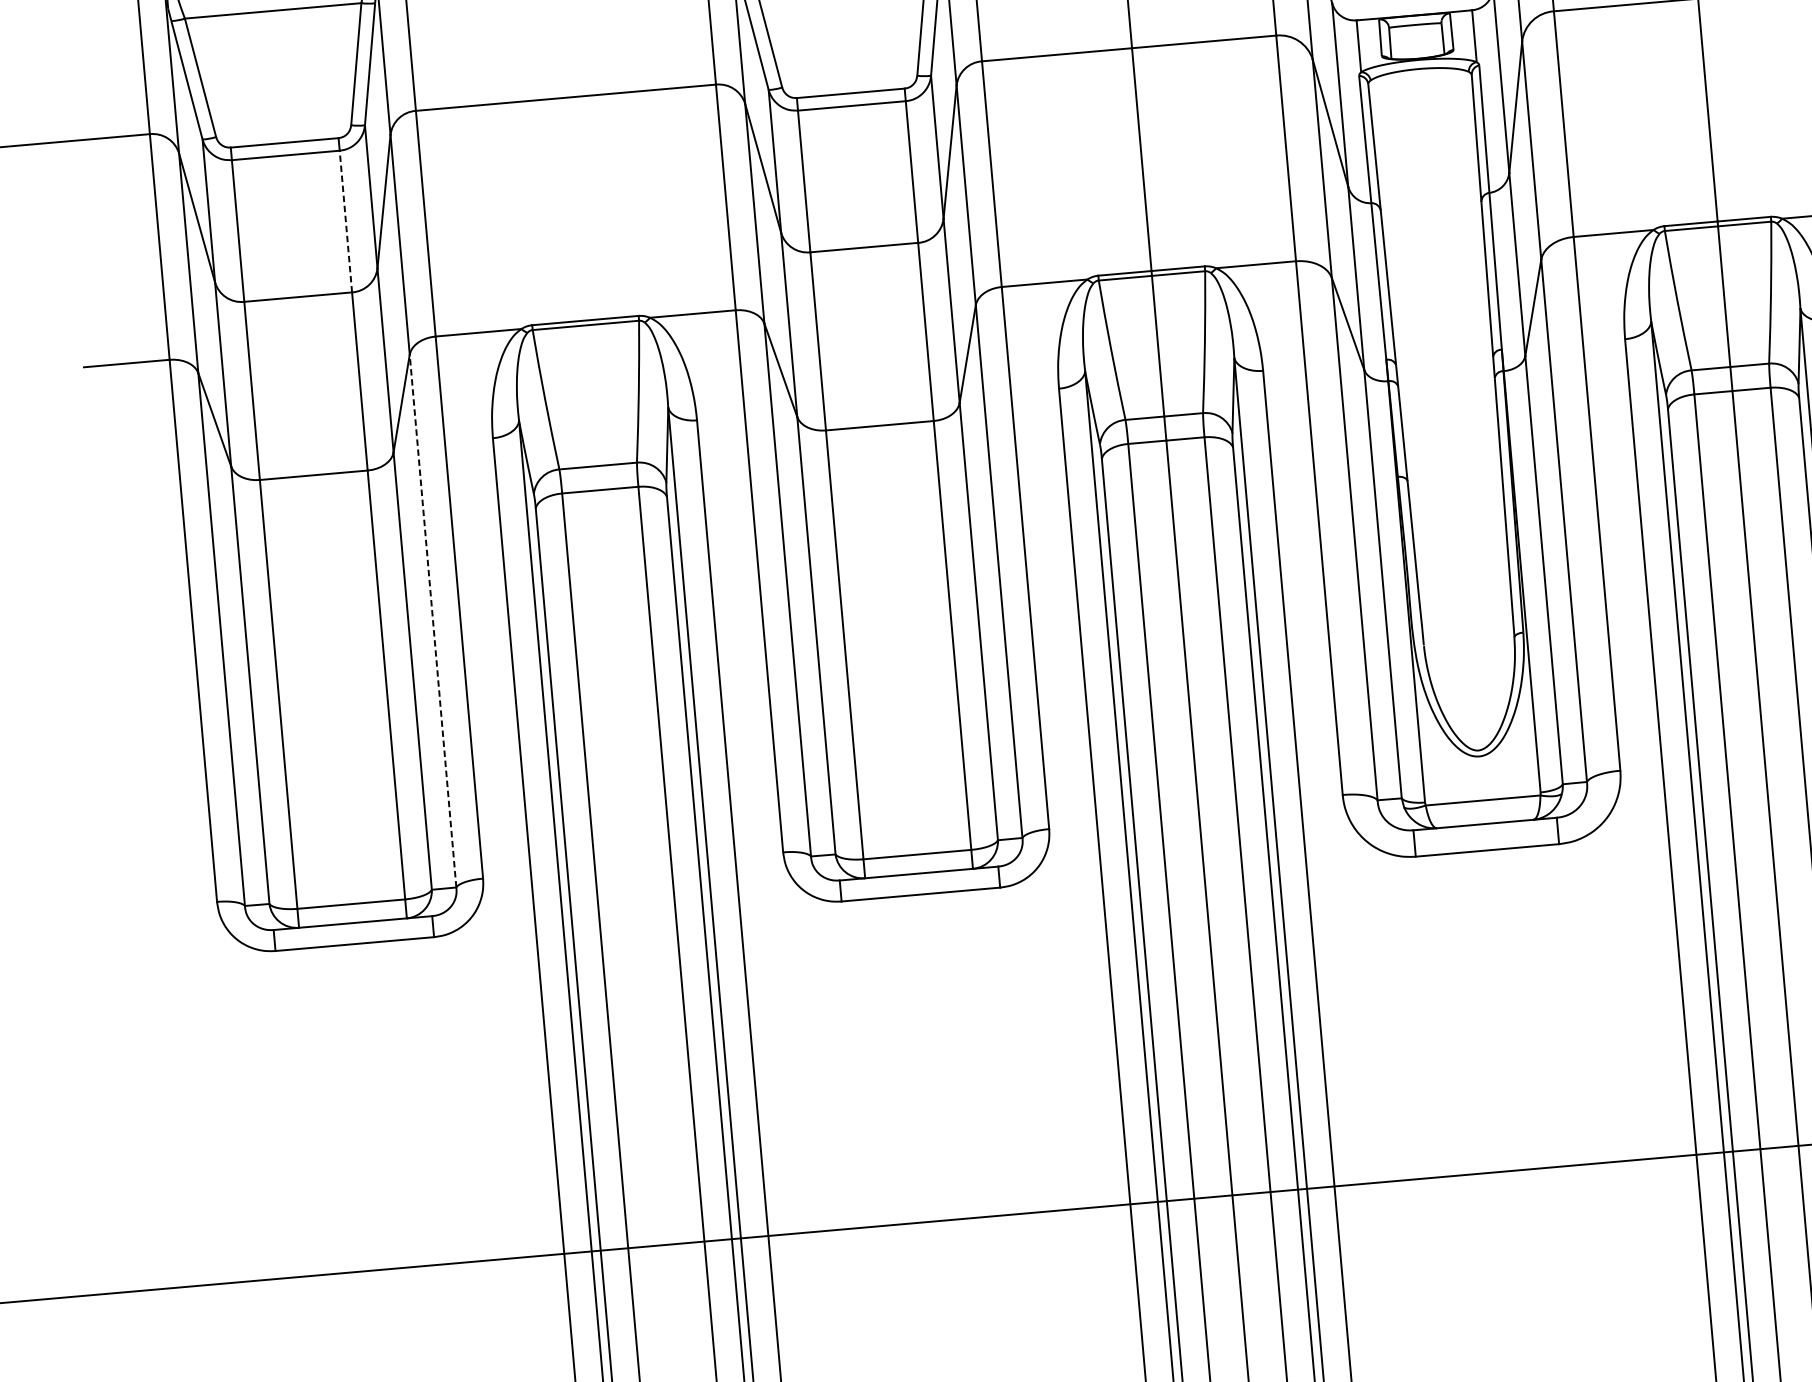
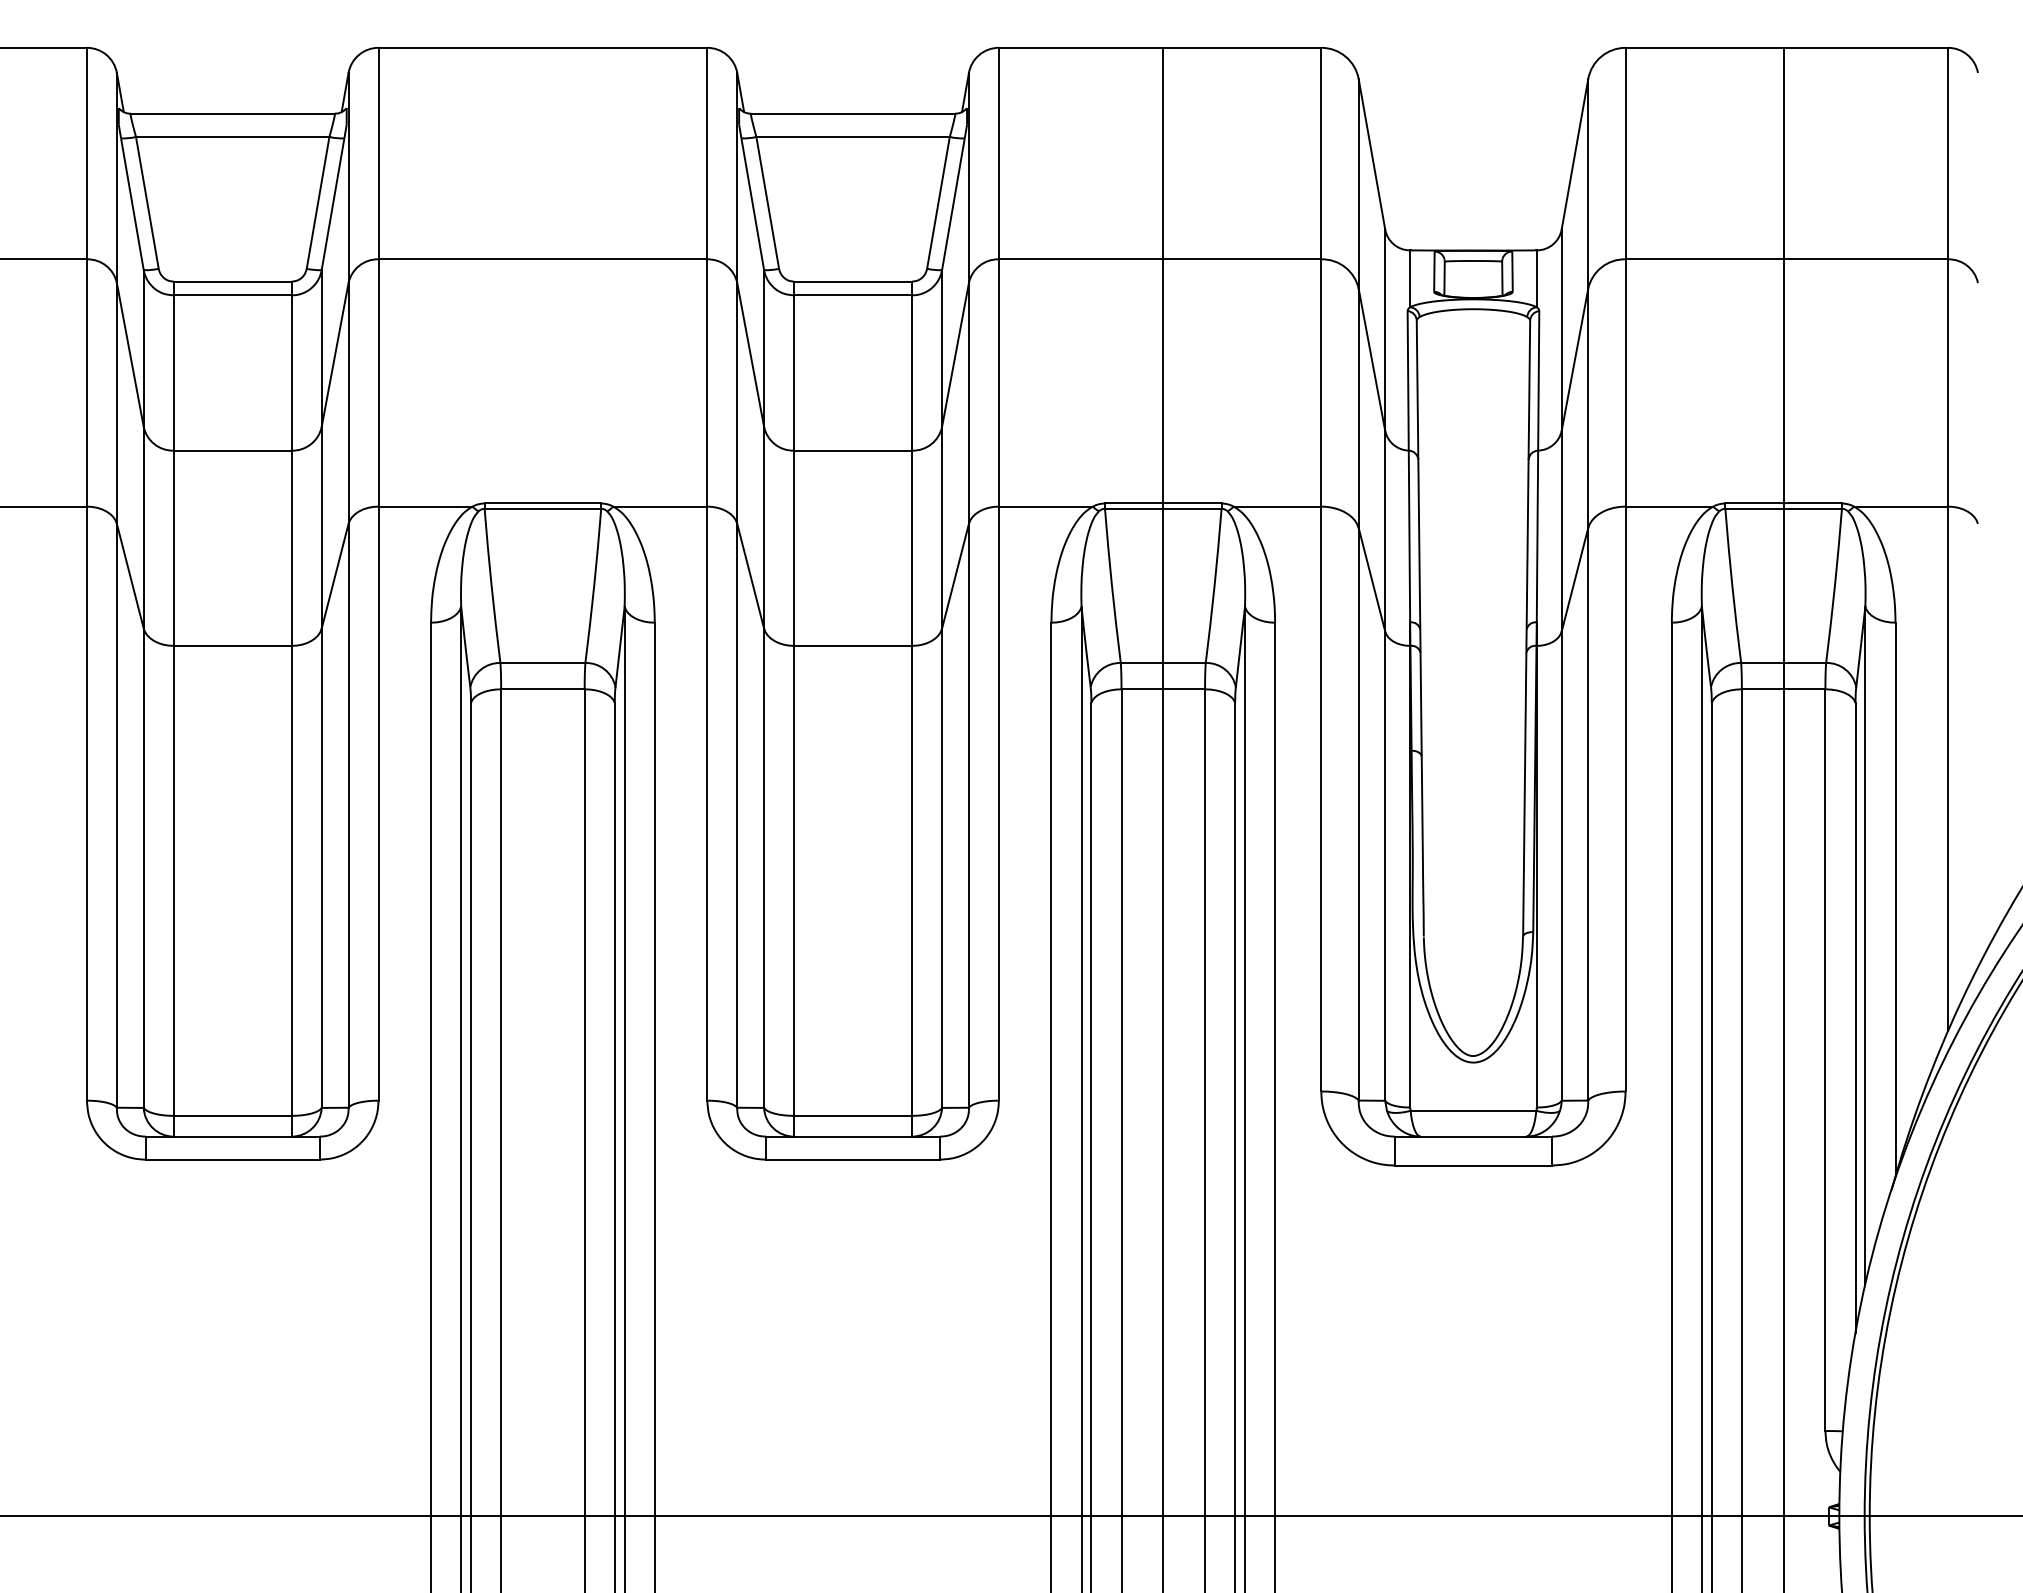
line: (345, 222) -> (291, 373), dashed -> solid
line: (432, 620) -> (348, 815), dashed -> solid

